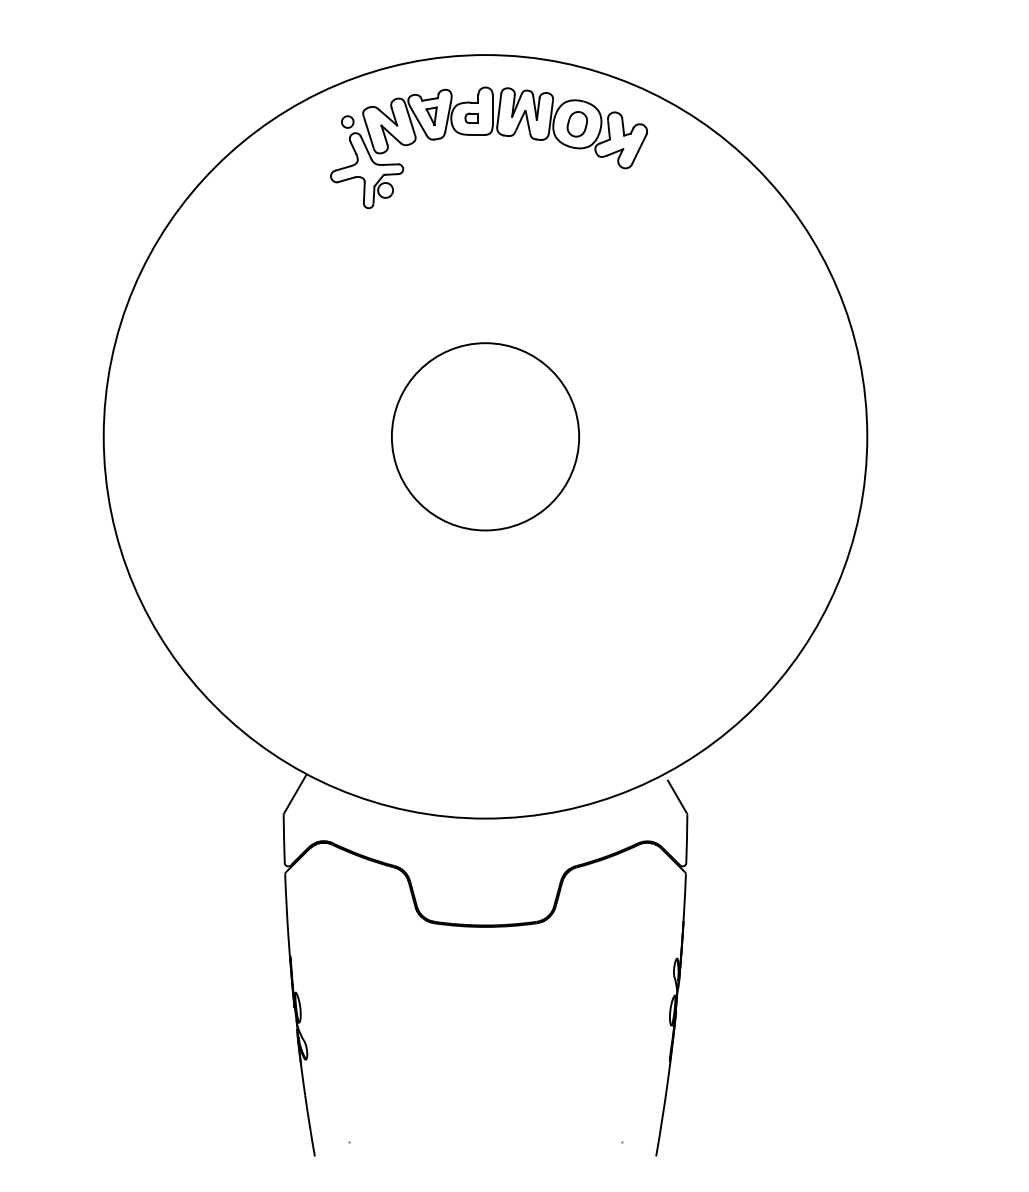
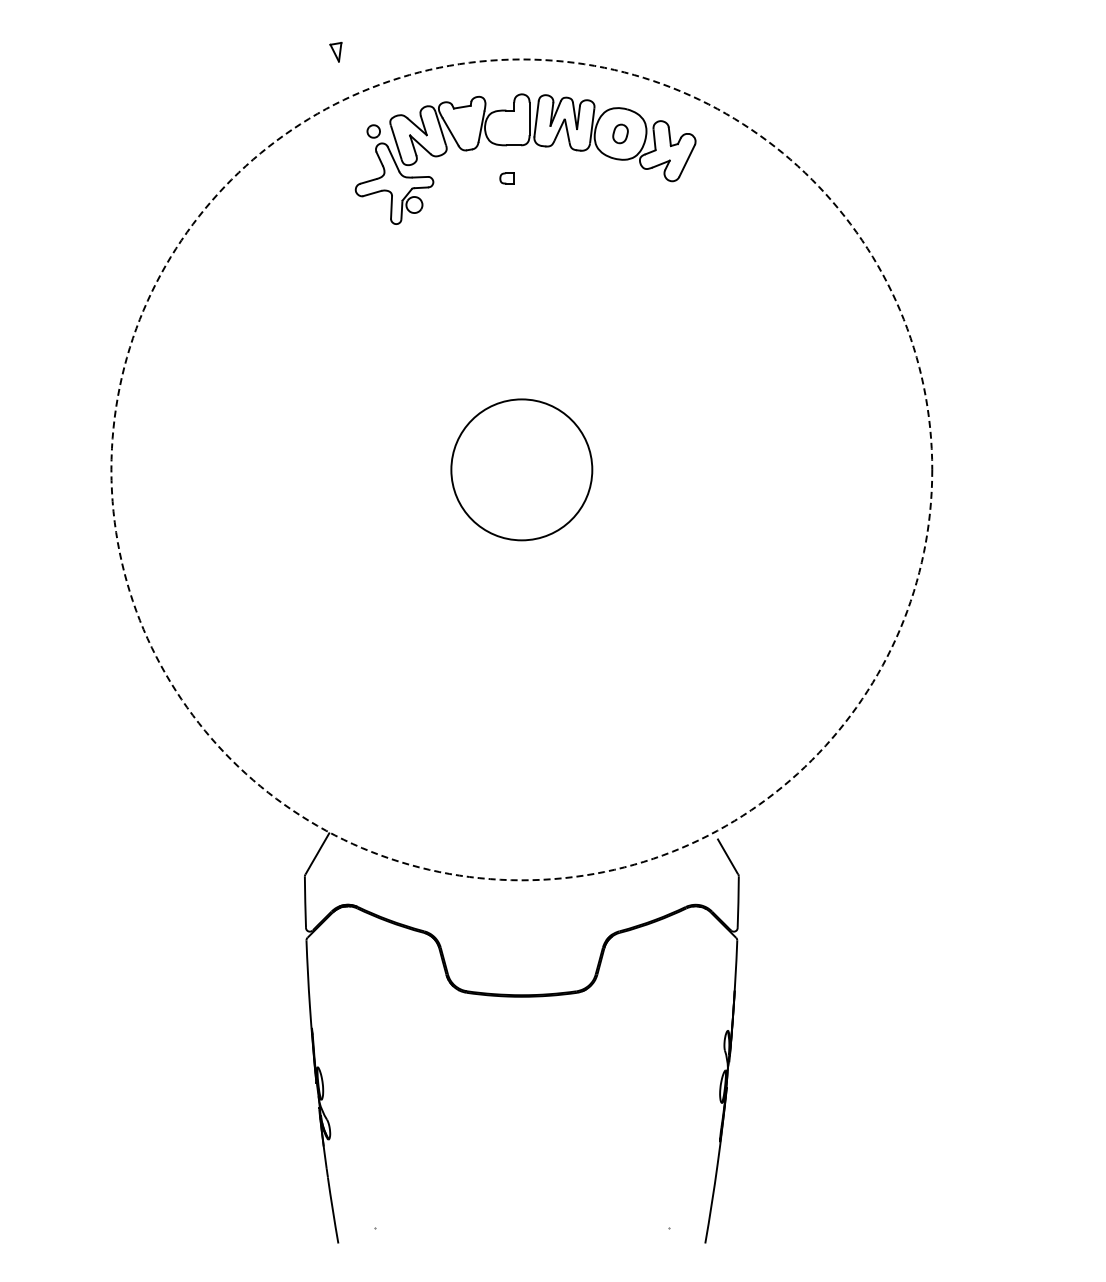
part: (431, 115) -> (335, 51), moved
part: (471, 118) -> (506, 178), moved
part: (577, 123) -> (620, 133), size x0.7
circle: (485, 436) -> (521, 469), size x0.7
circle: (485, 436) -> (521, 469), solid -> dashed

